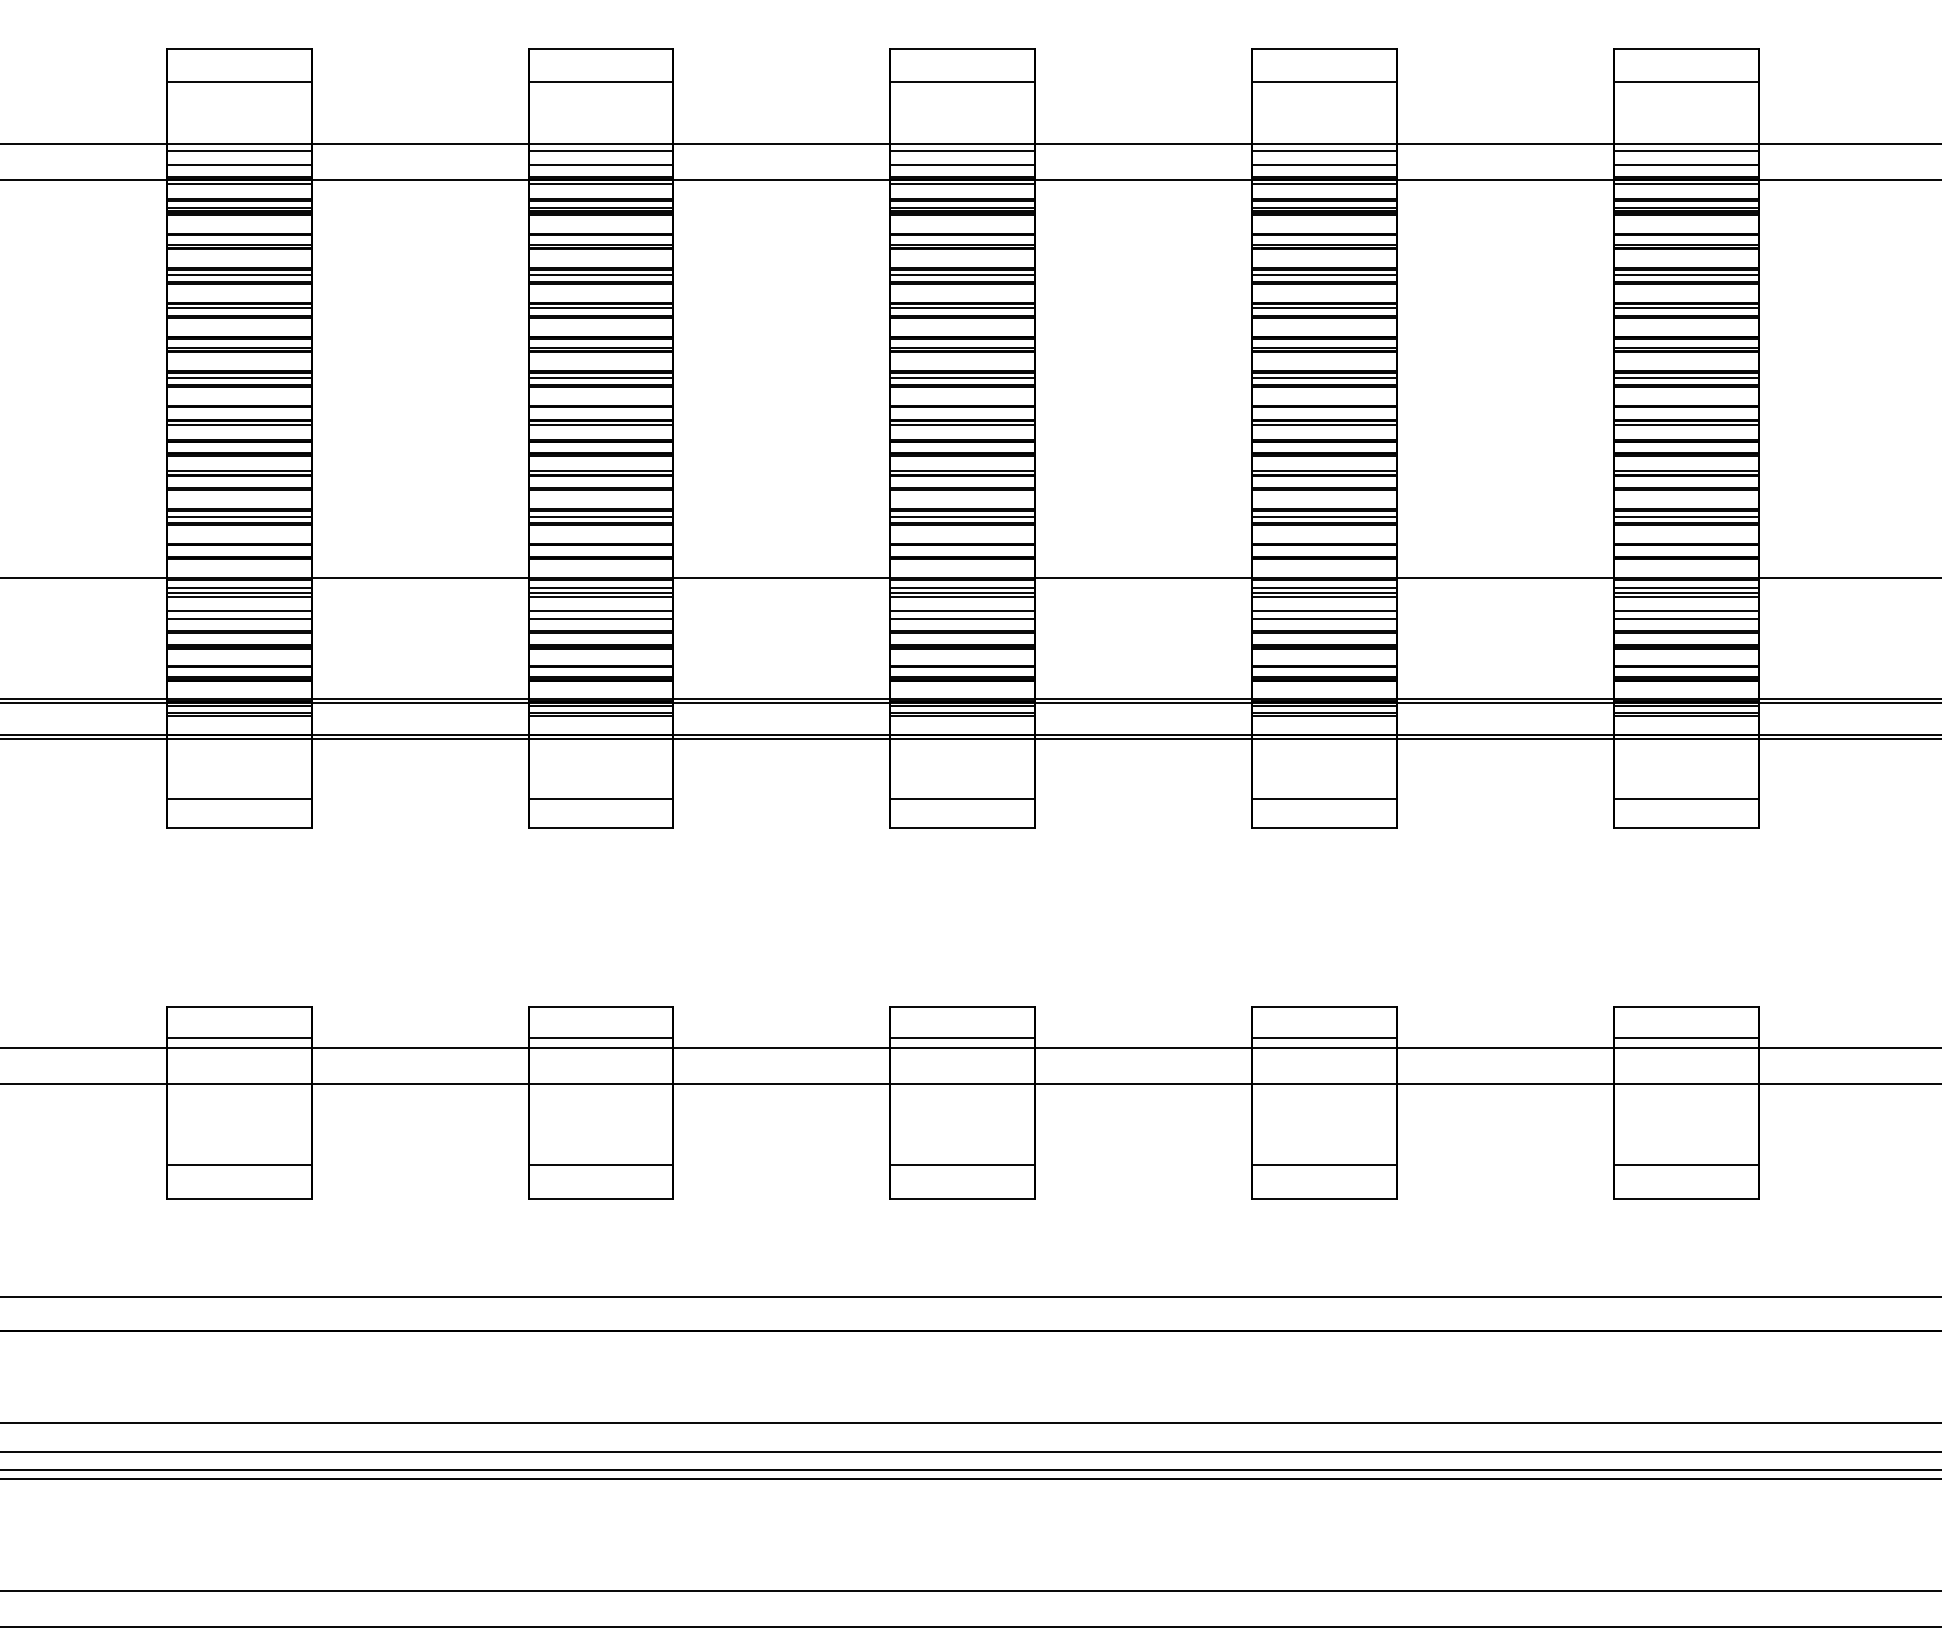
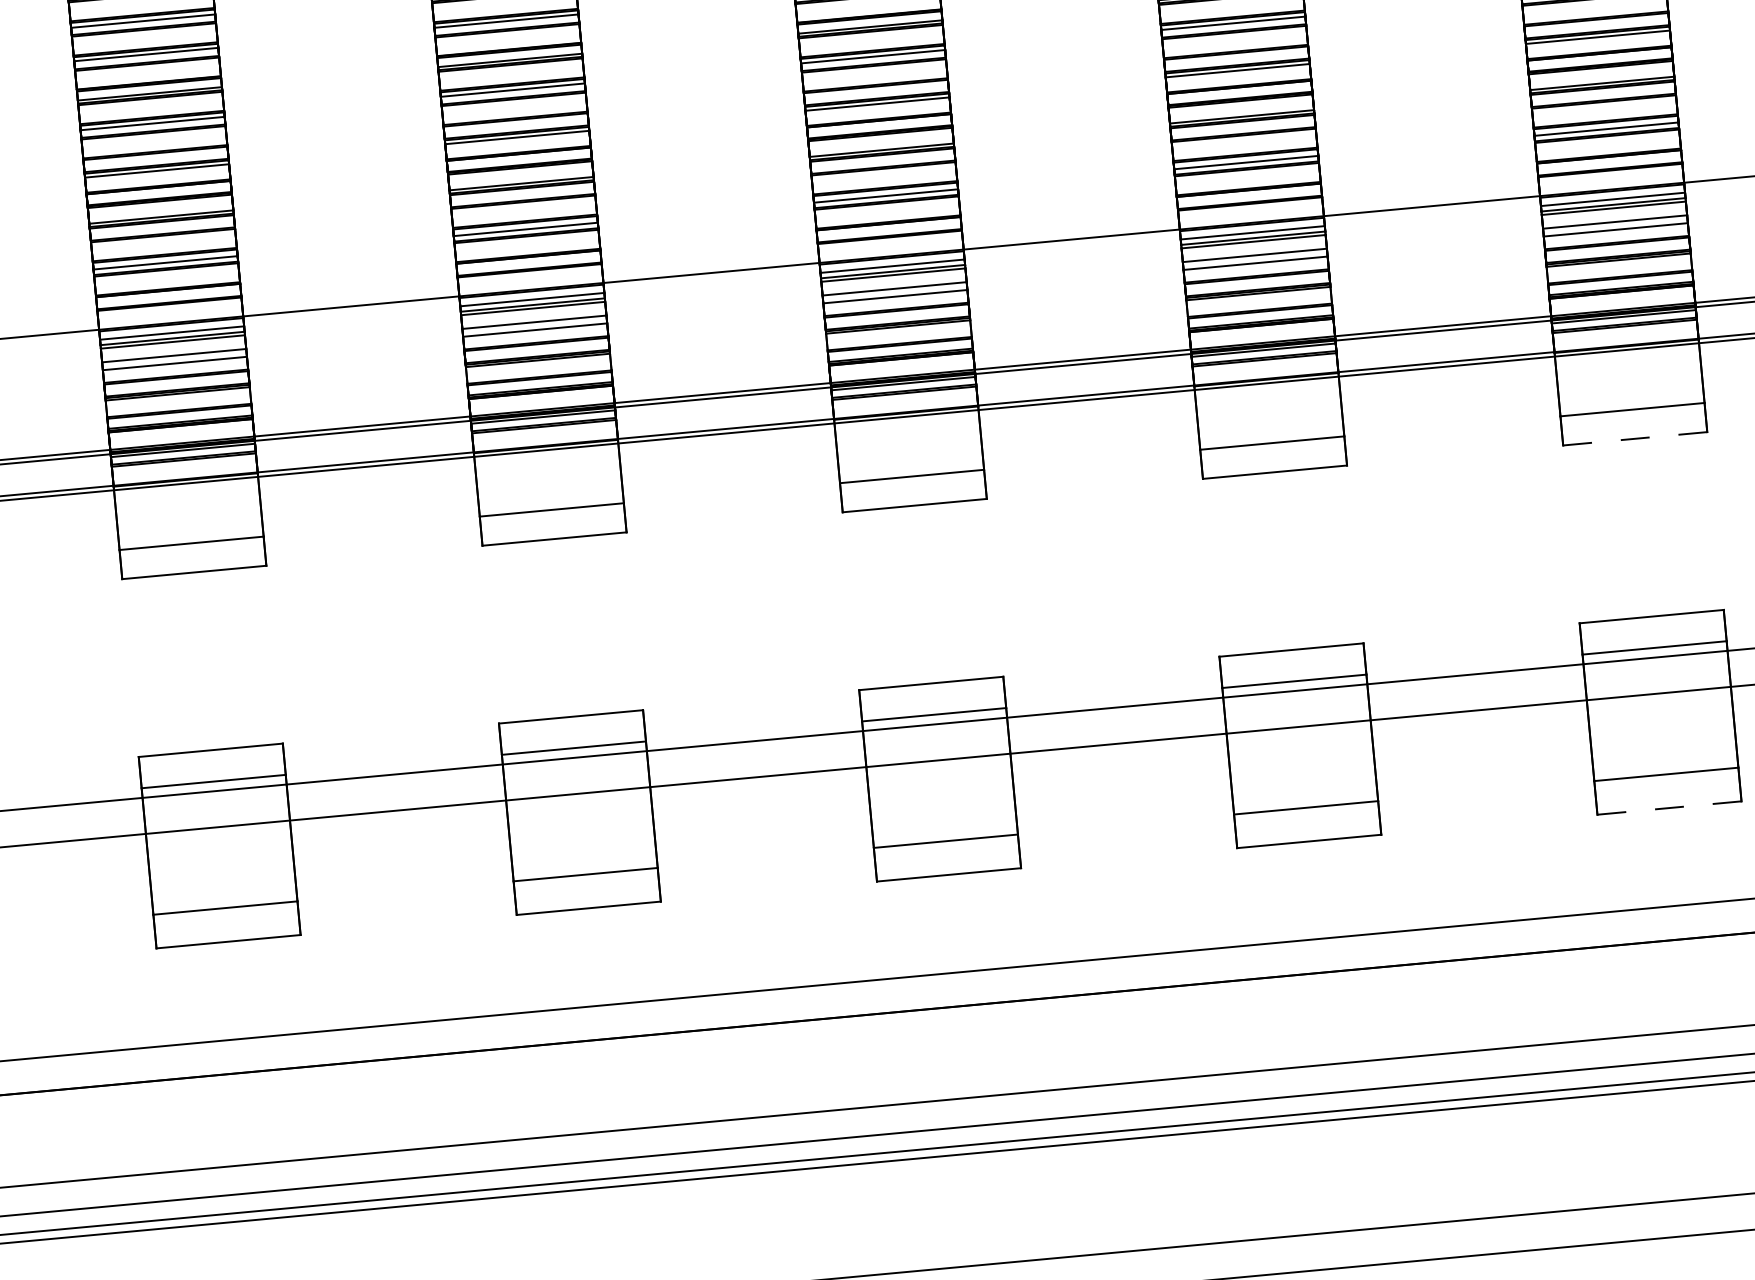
line: (1685, 828) -> (1634, 439), solid -> dashed
line: (1685, 1199) -> (1668, 808), solid -> dashed

